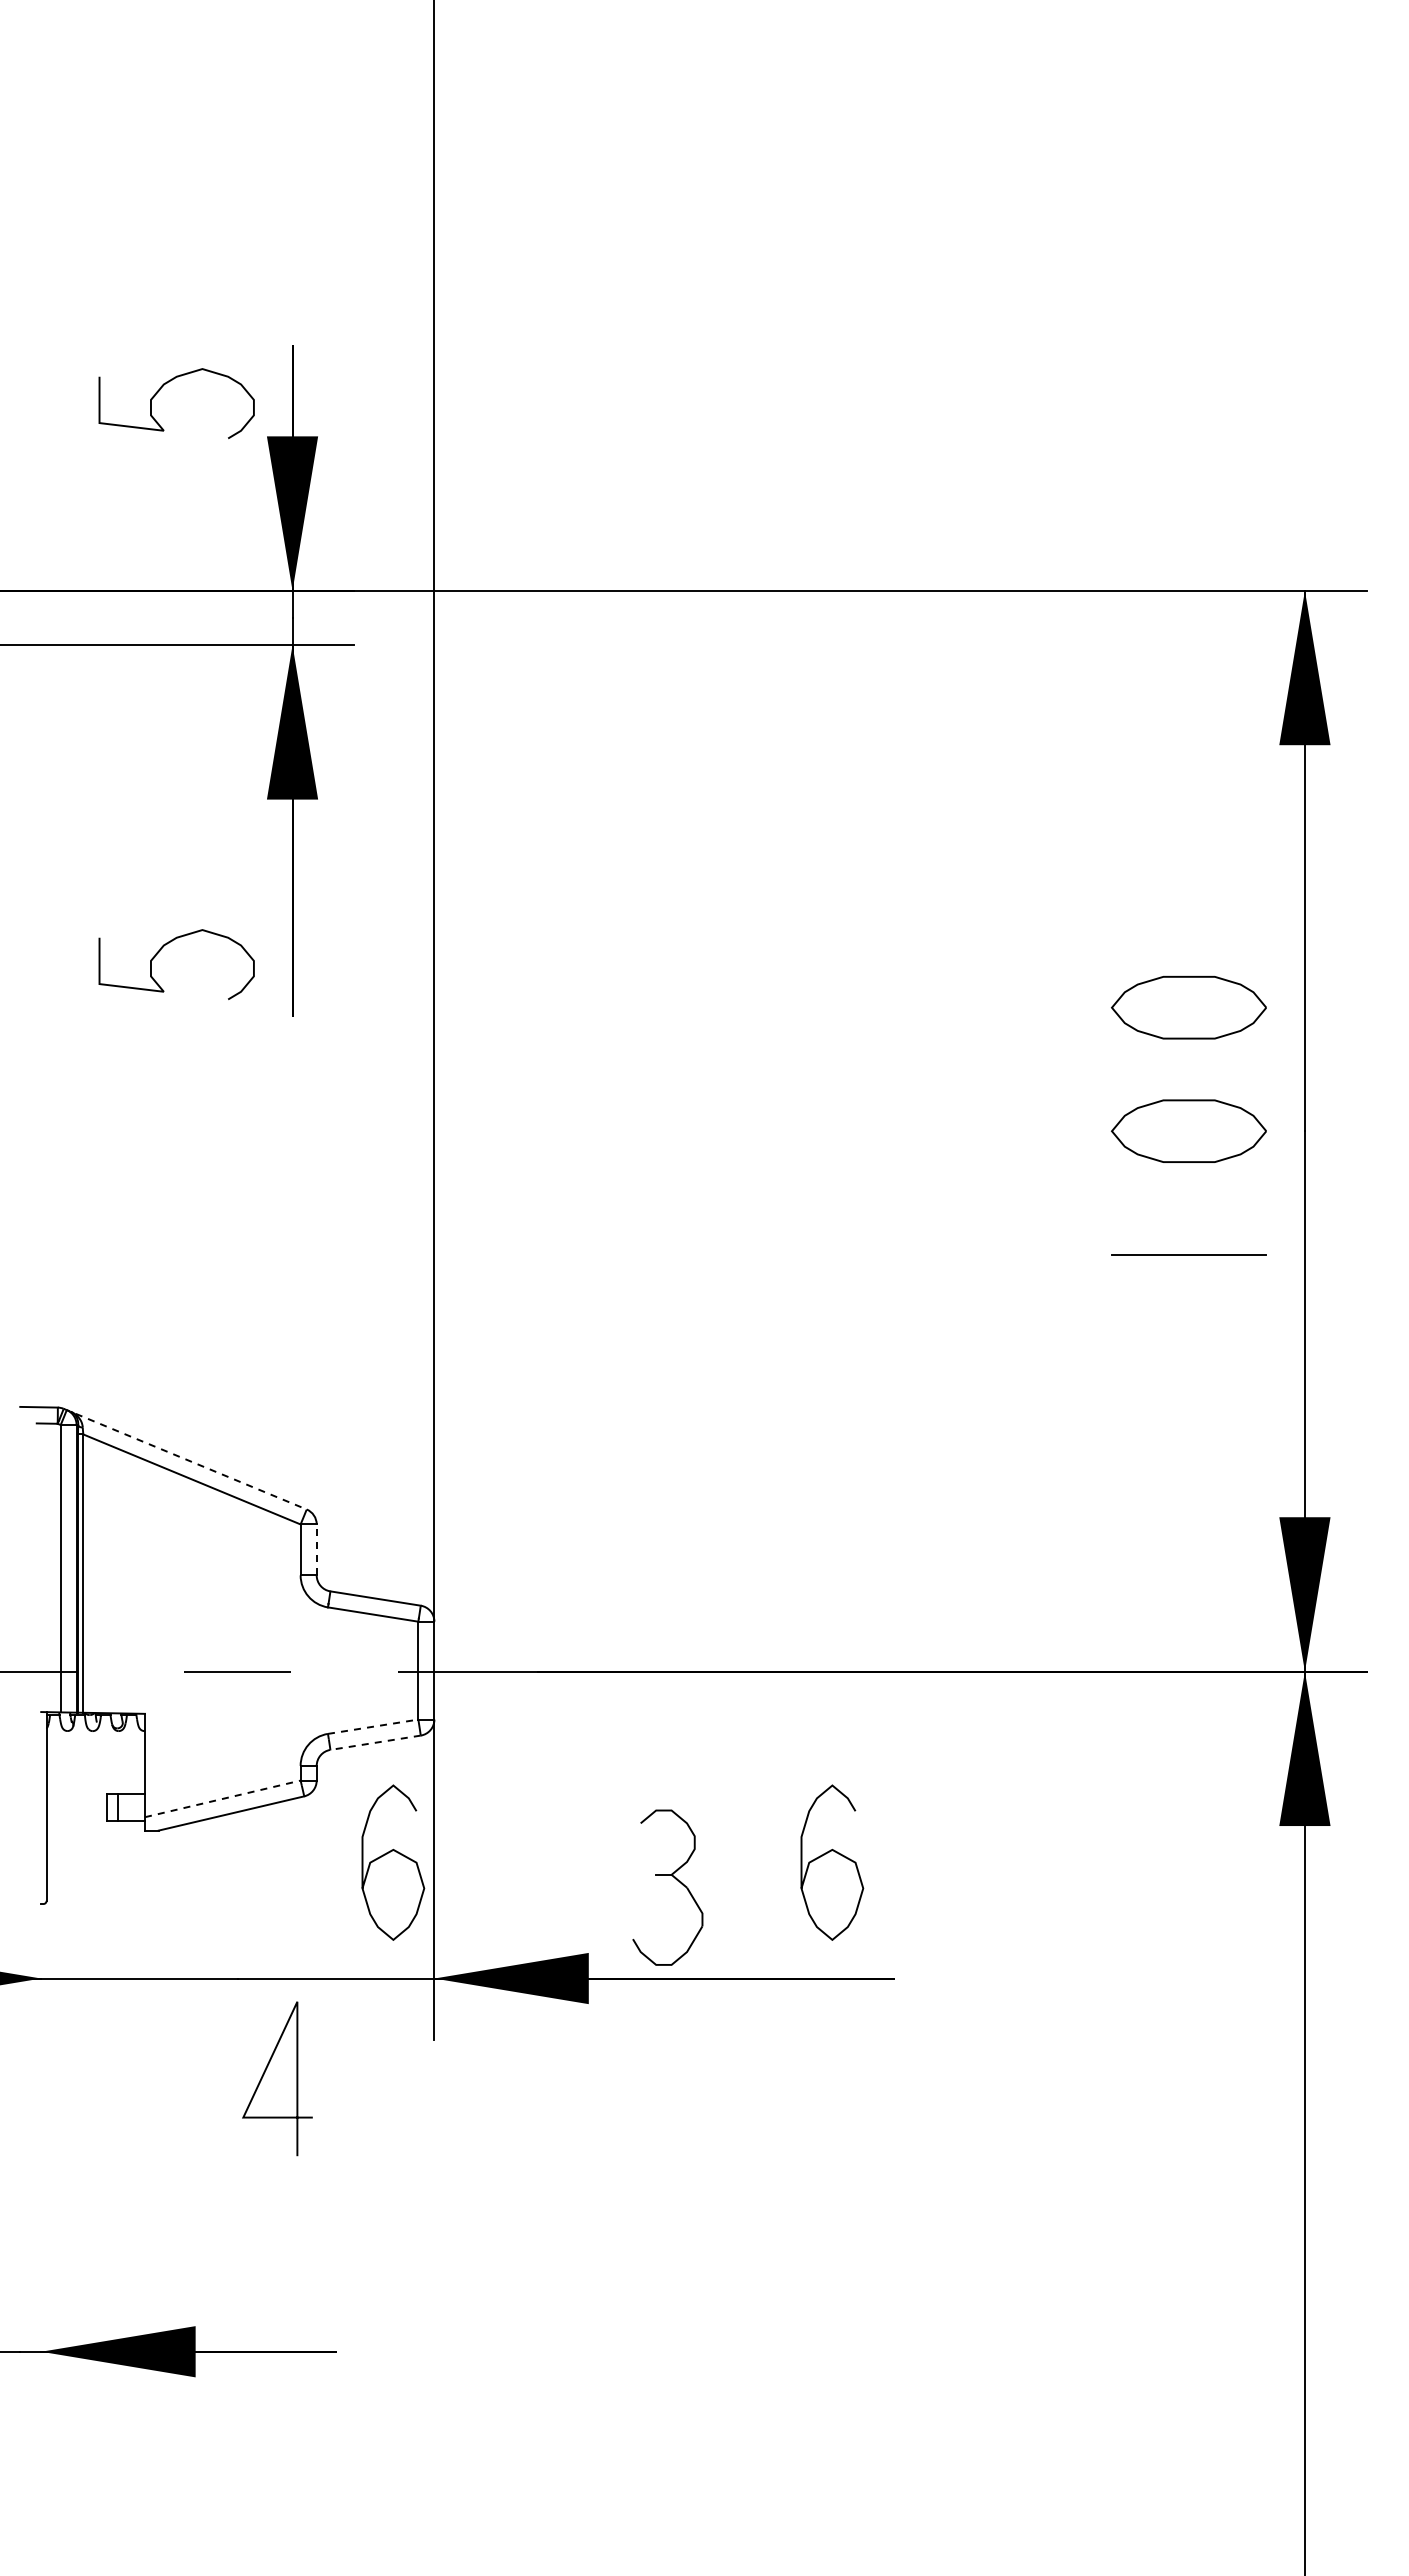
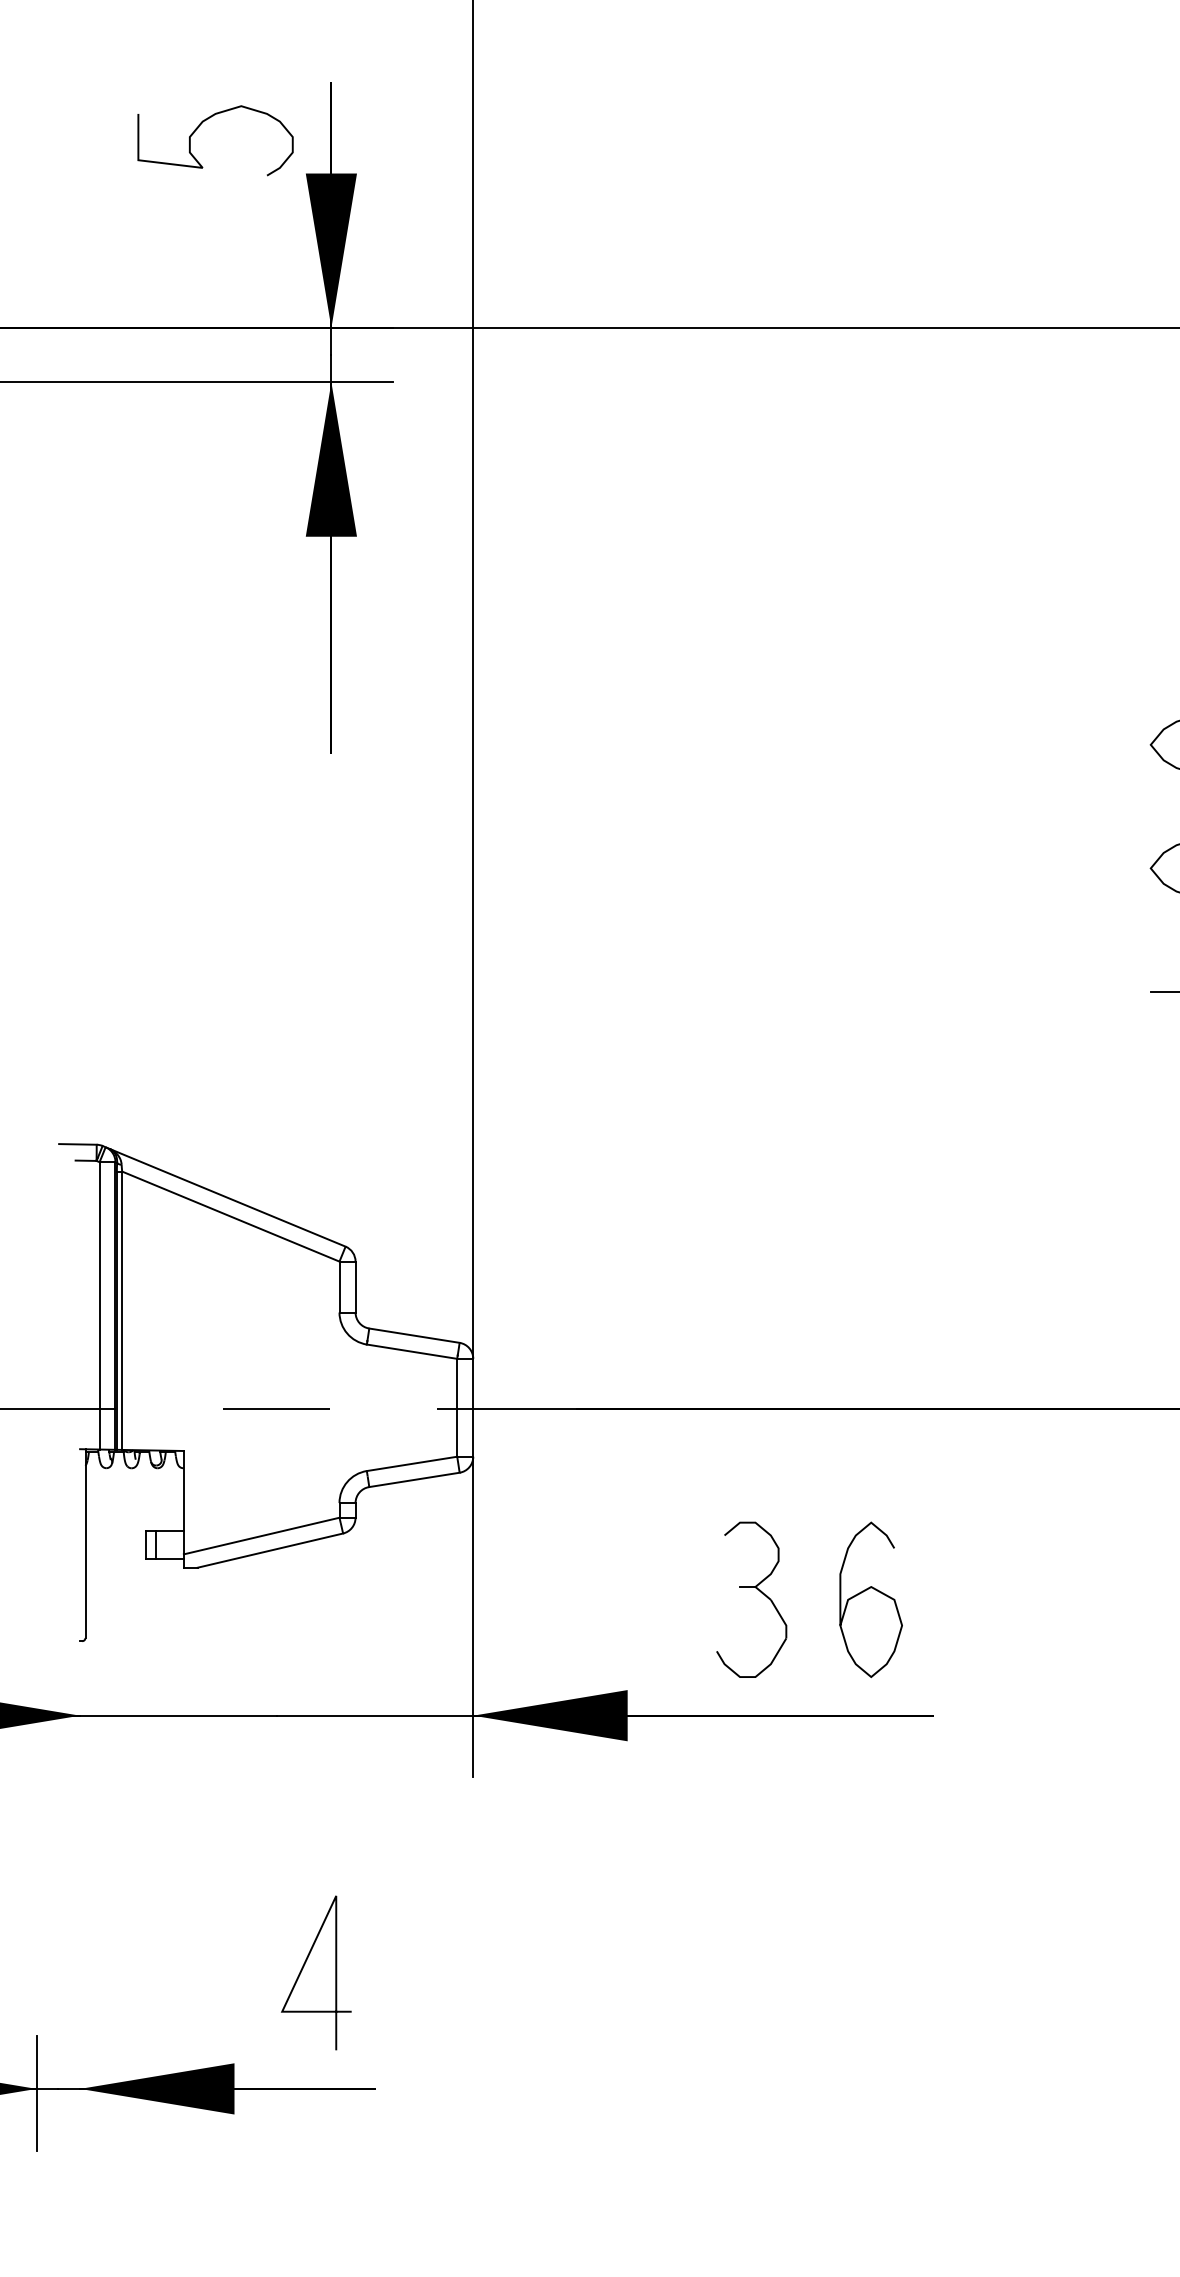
curve: (160, 951) -> (199, 688), removed
line: (185, 1459) -> (224, 1196), dashed -> solid
line: (316, 1549) -> (355, 1286), dashed -> solid
line: (373, 1726) -> (412, 1463), dashed -> solid
line: (375, 1742) -> (414, 1479), dashed -> solid
line: (222, 1798) -> (261, 1535), dashed -> solid
curve: (389, 1853) -> (428, 1590), removed
part: (675, 1879) -> (759, 1591), moved
line: (265, 2072) -> (304, 1966), moved

